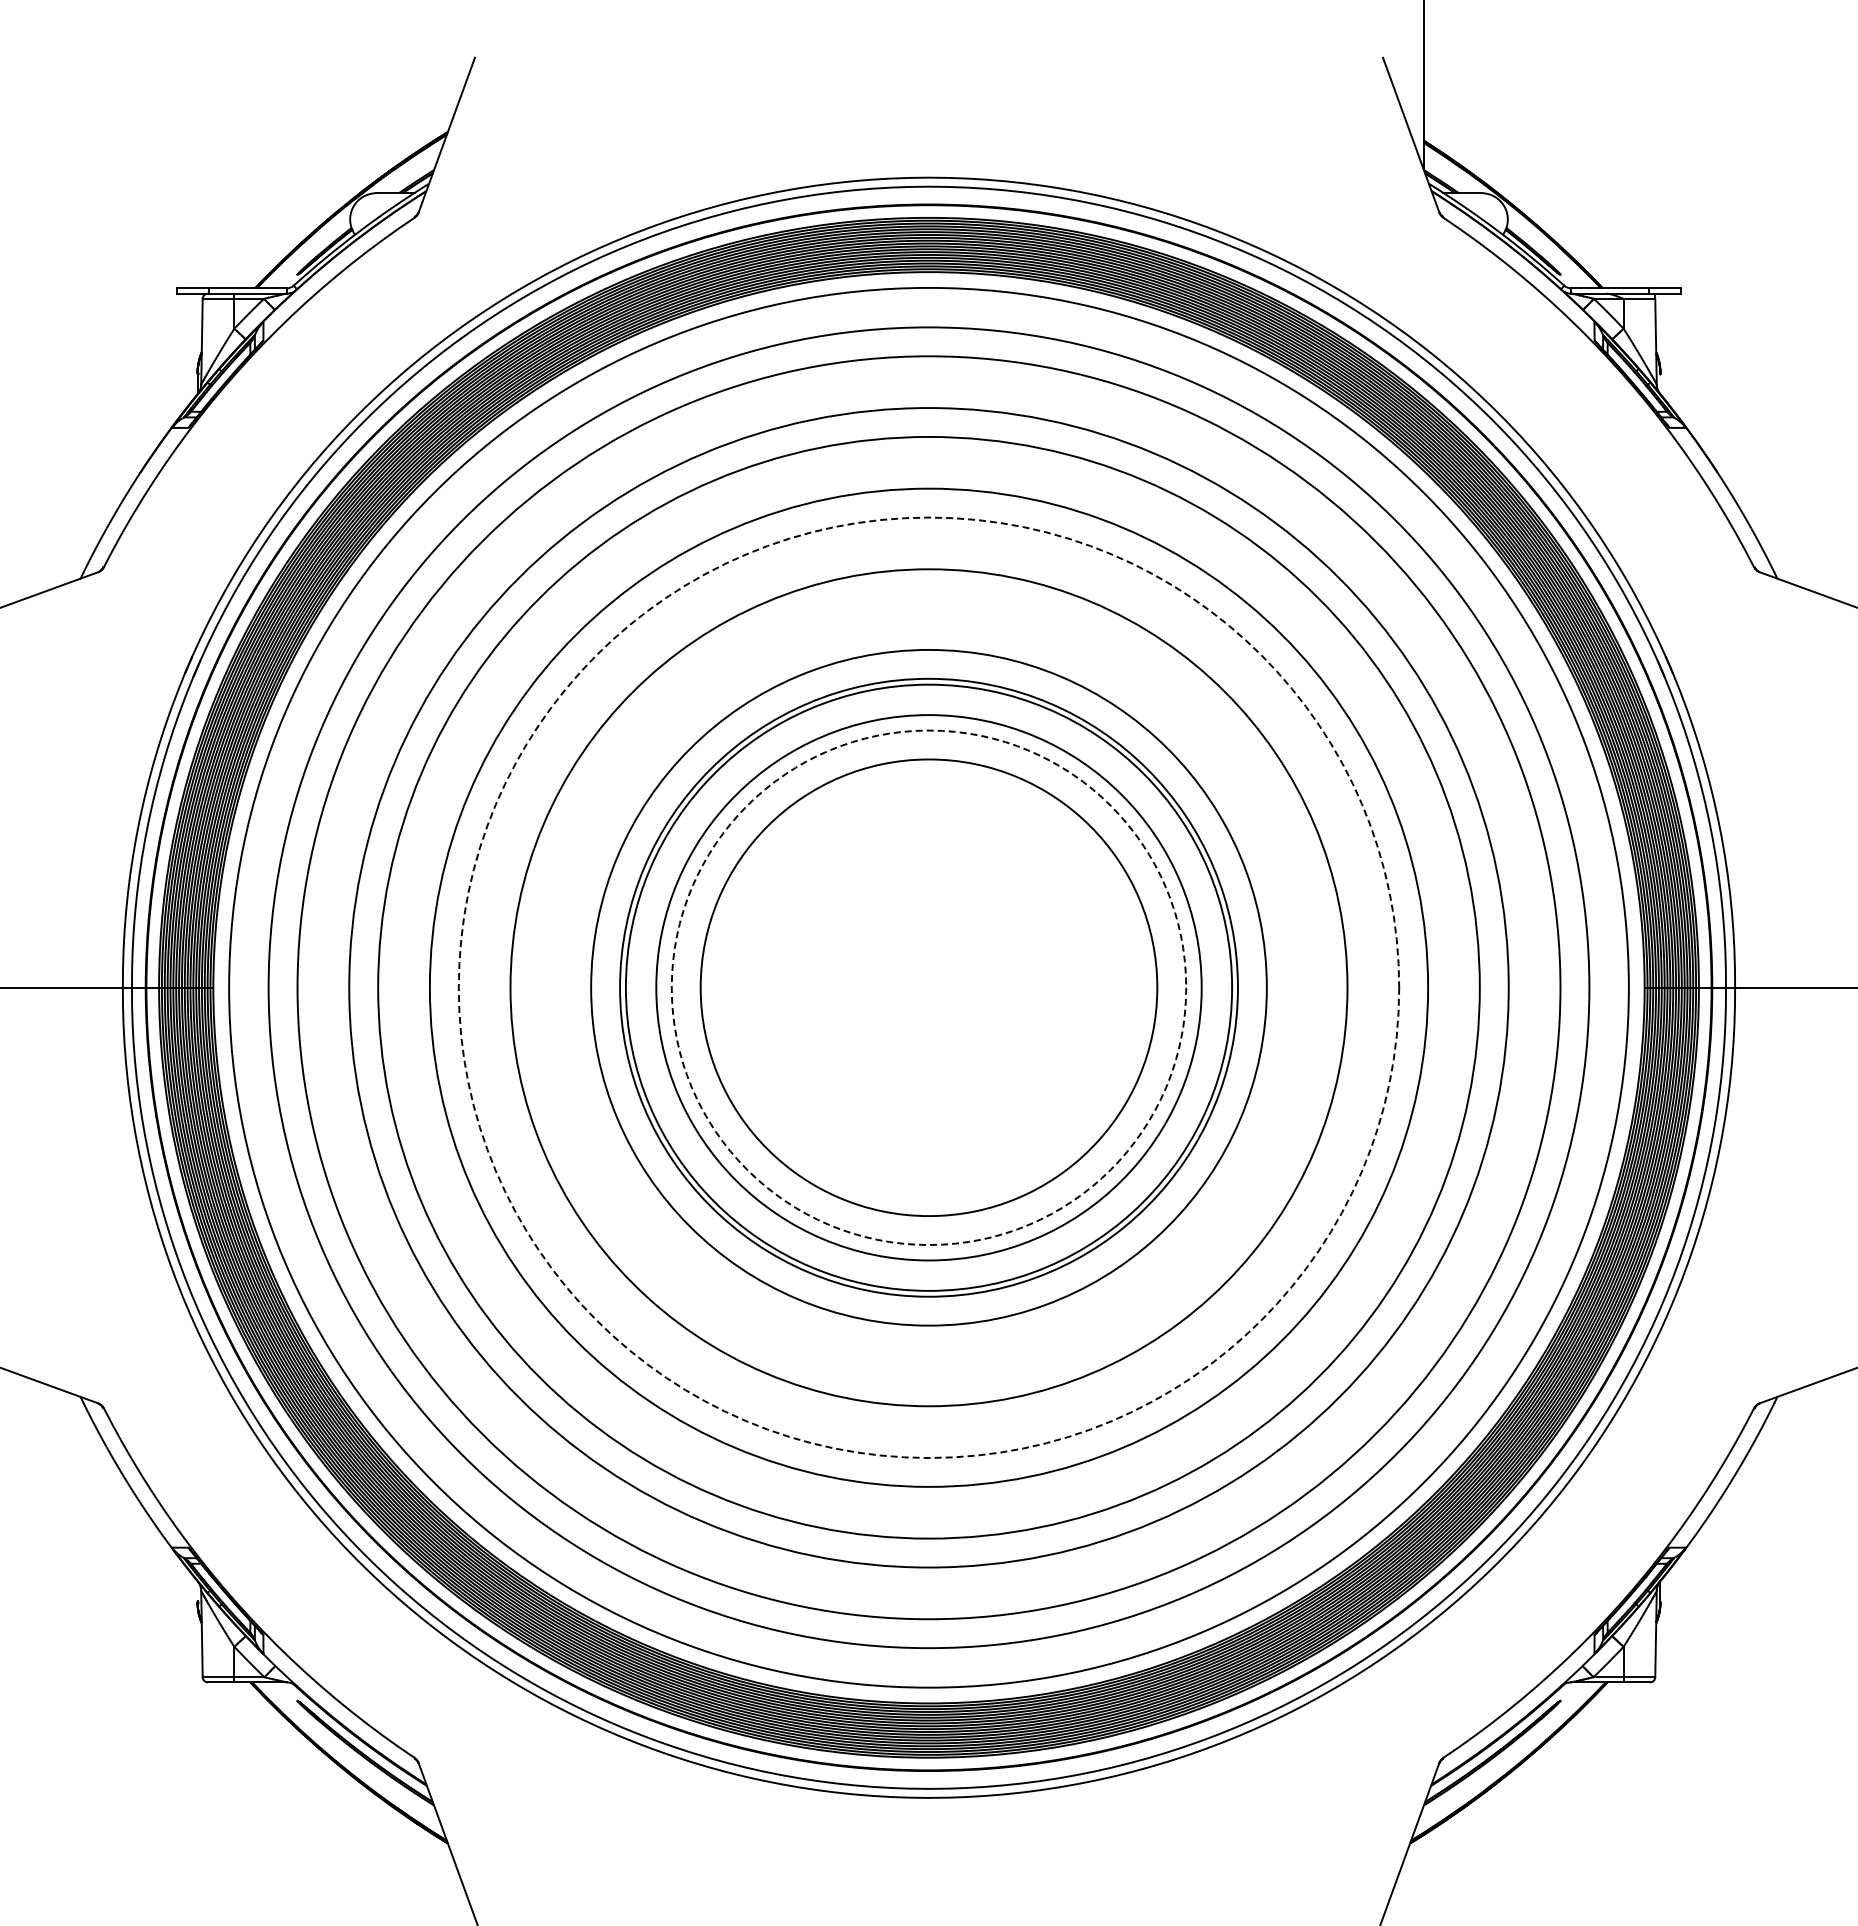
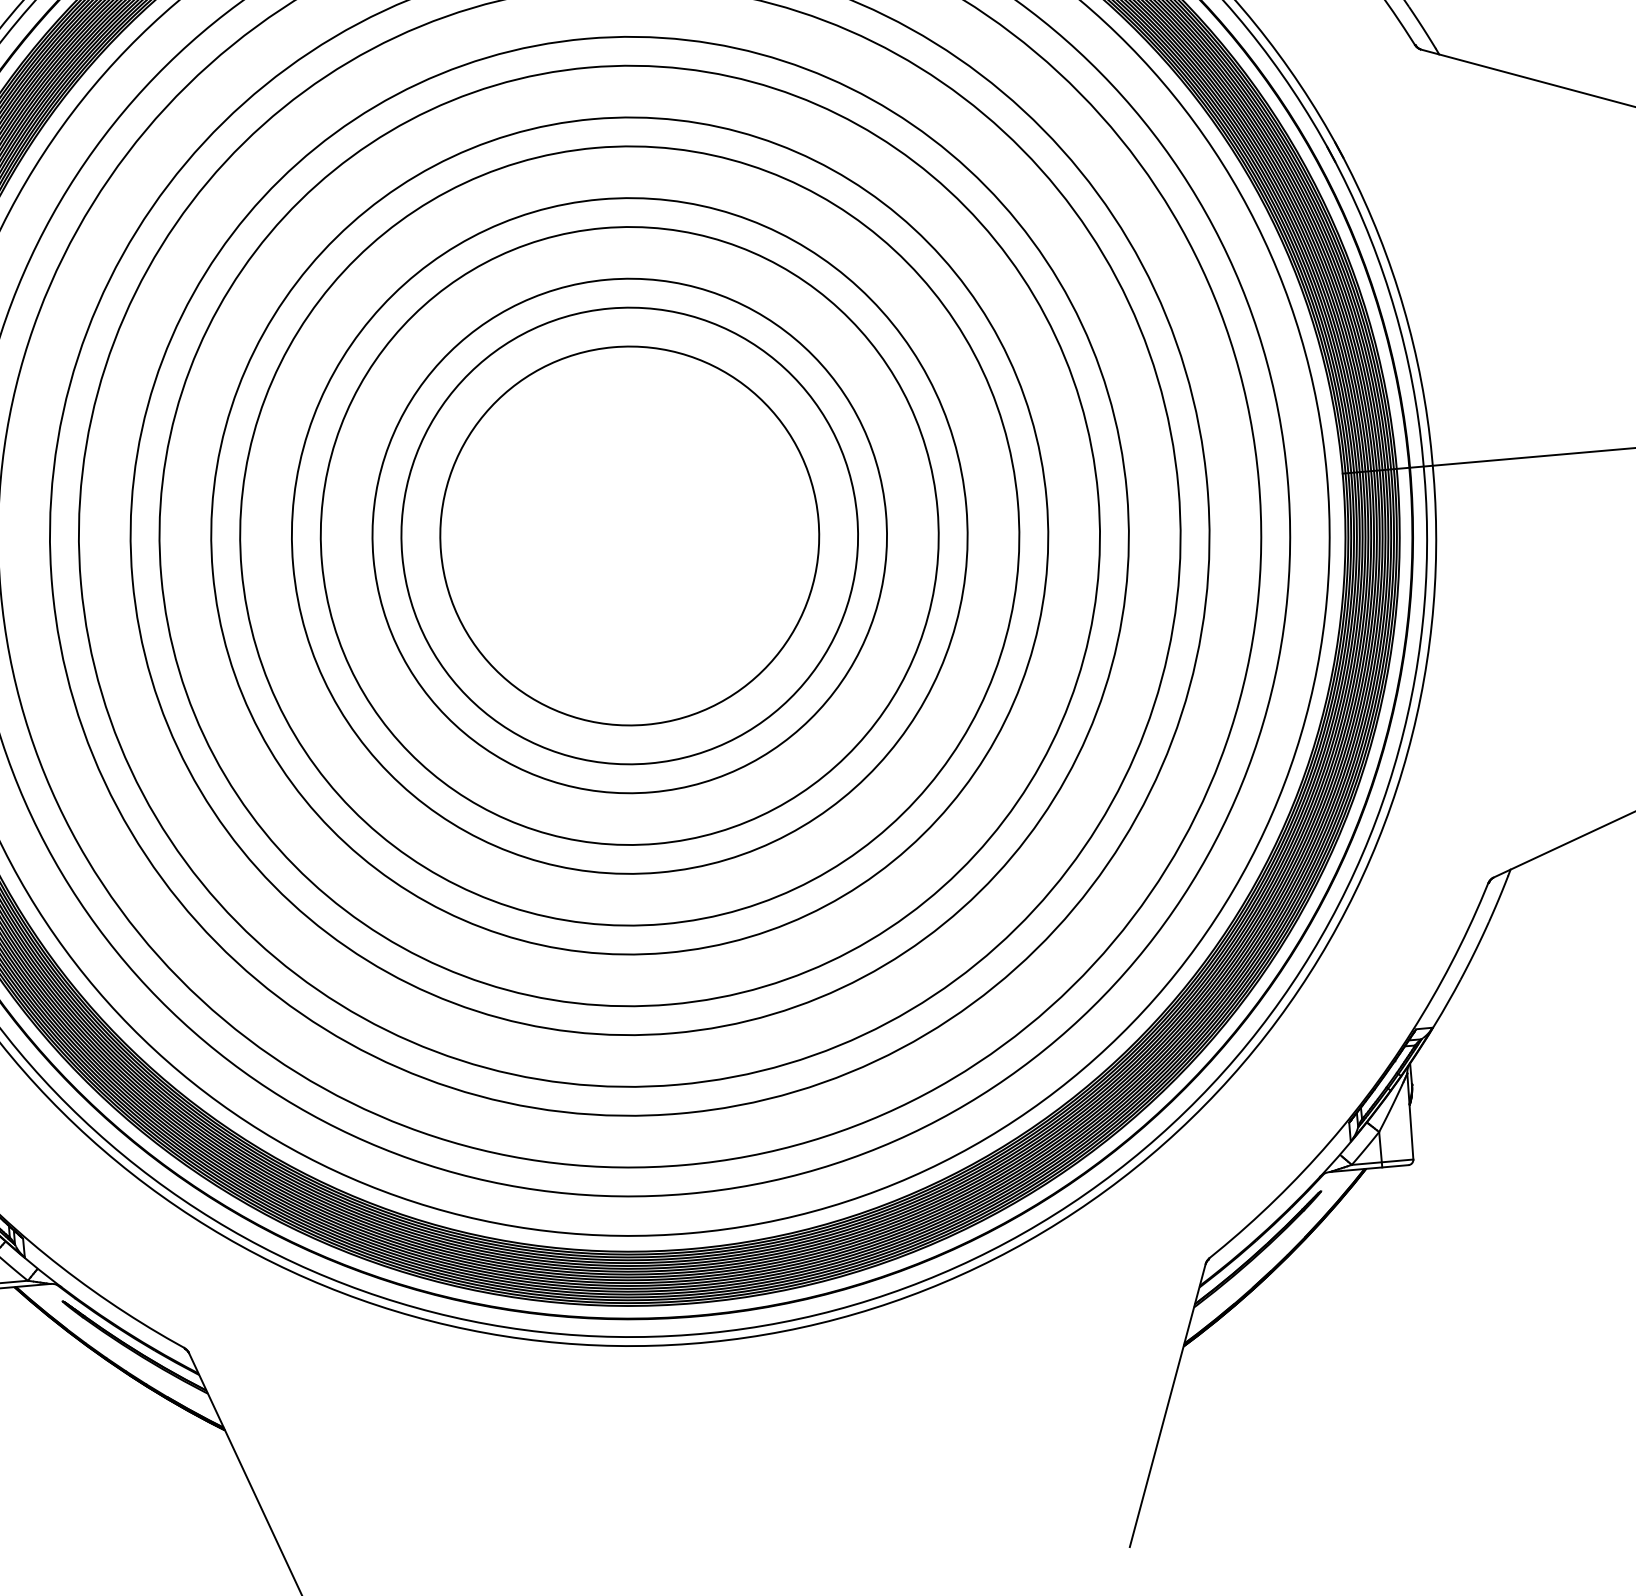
circle: (928, 987) -> (629, 535), dashed -> solid
circle: (928, 987) -> (629, 535), dashed -> solid
circle: (928, 987) -> (629, 535), size x0.62
circle: (928, 987) -> (629, 535), size x1.43

